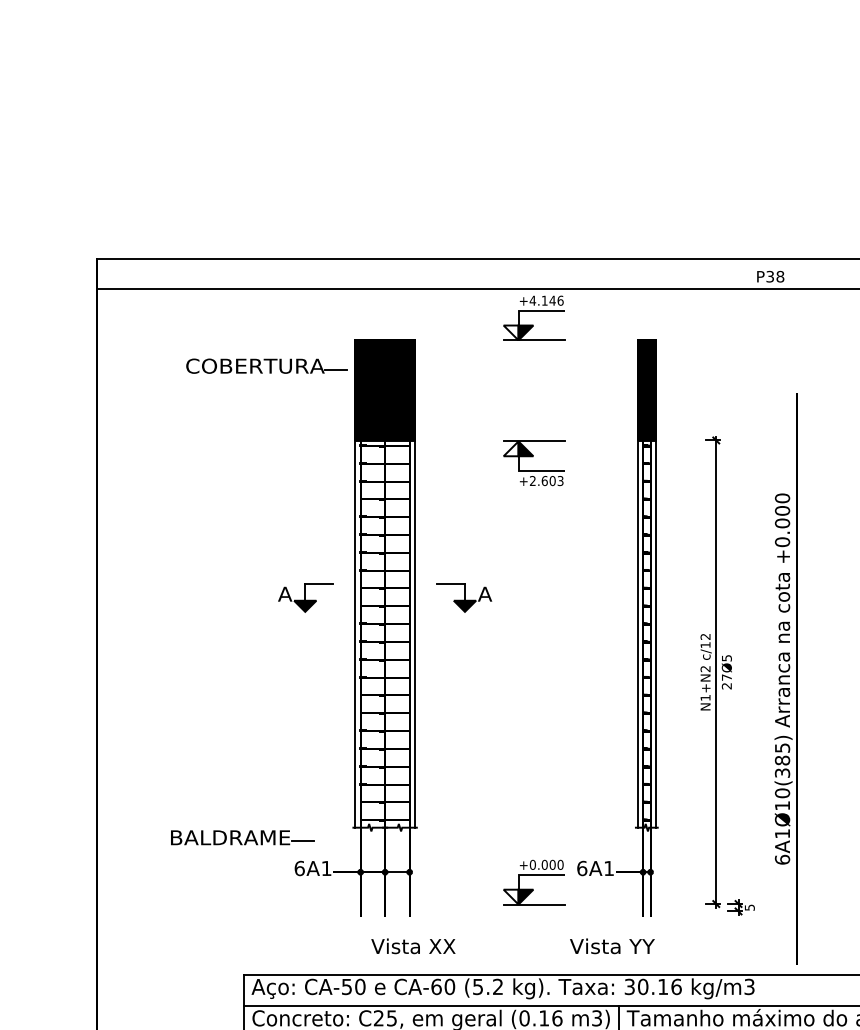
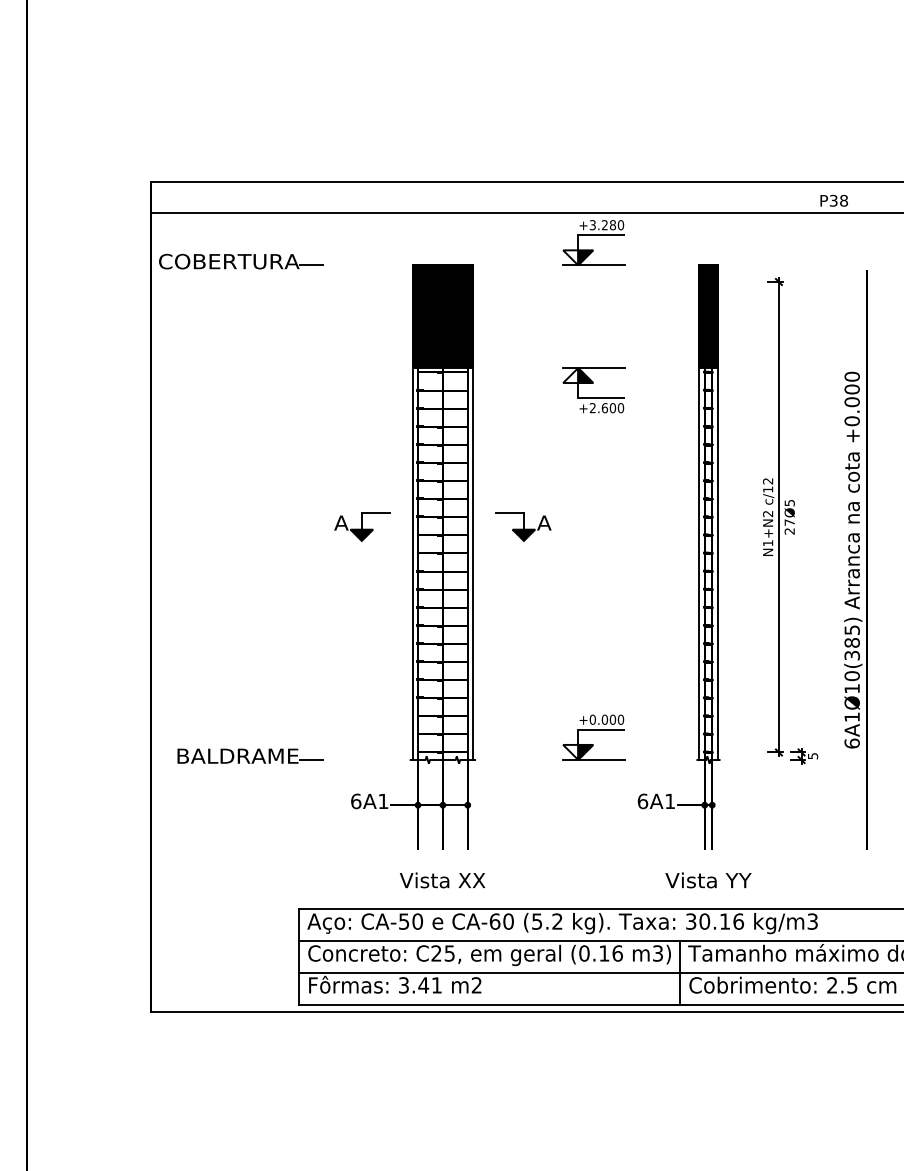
text: (546, 301) -> (606, 225), +4.146 -> +3.280
part: (267, 366) -> (241, 261), moved
text: (560, 481) -> (620, 408), +2.603 -> +2.600
part: (727, 675) -> (790, 520), moved
part: (785, 678) -> (855, 559), moved
part: (242, 837) -> (250, 755), moved
part: (533, 875) -> (593, 730), moved
text: (413, 946) -> (442, 880), moved
text: (612, 946) -> (708, 880), moved

